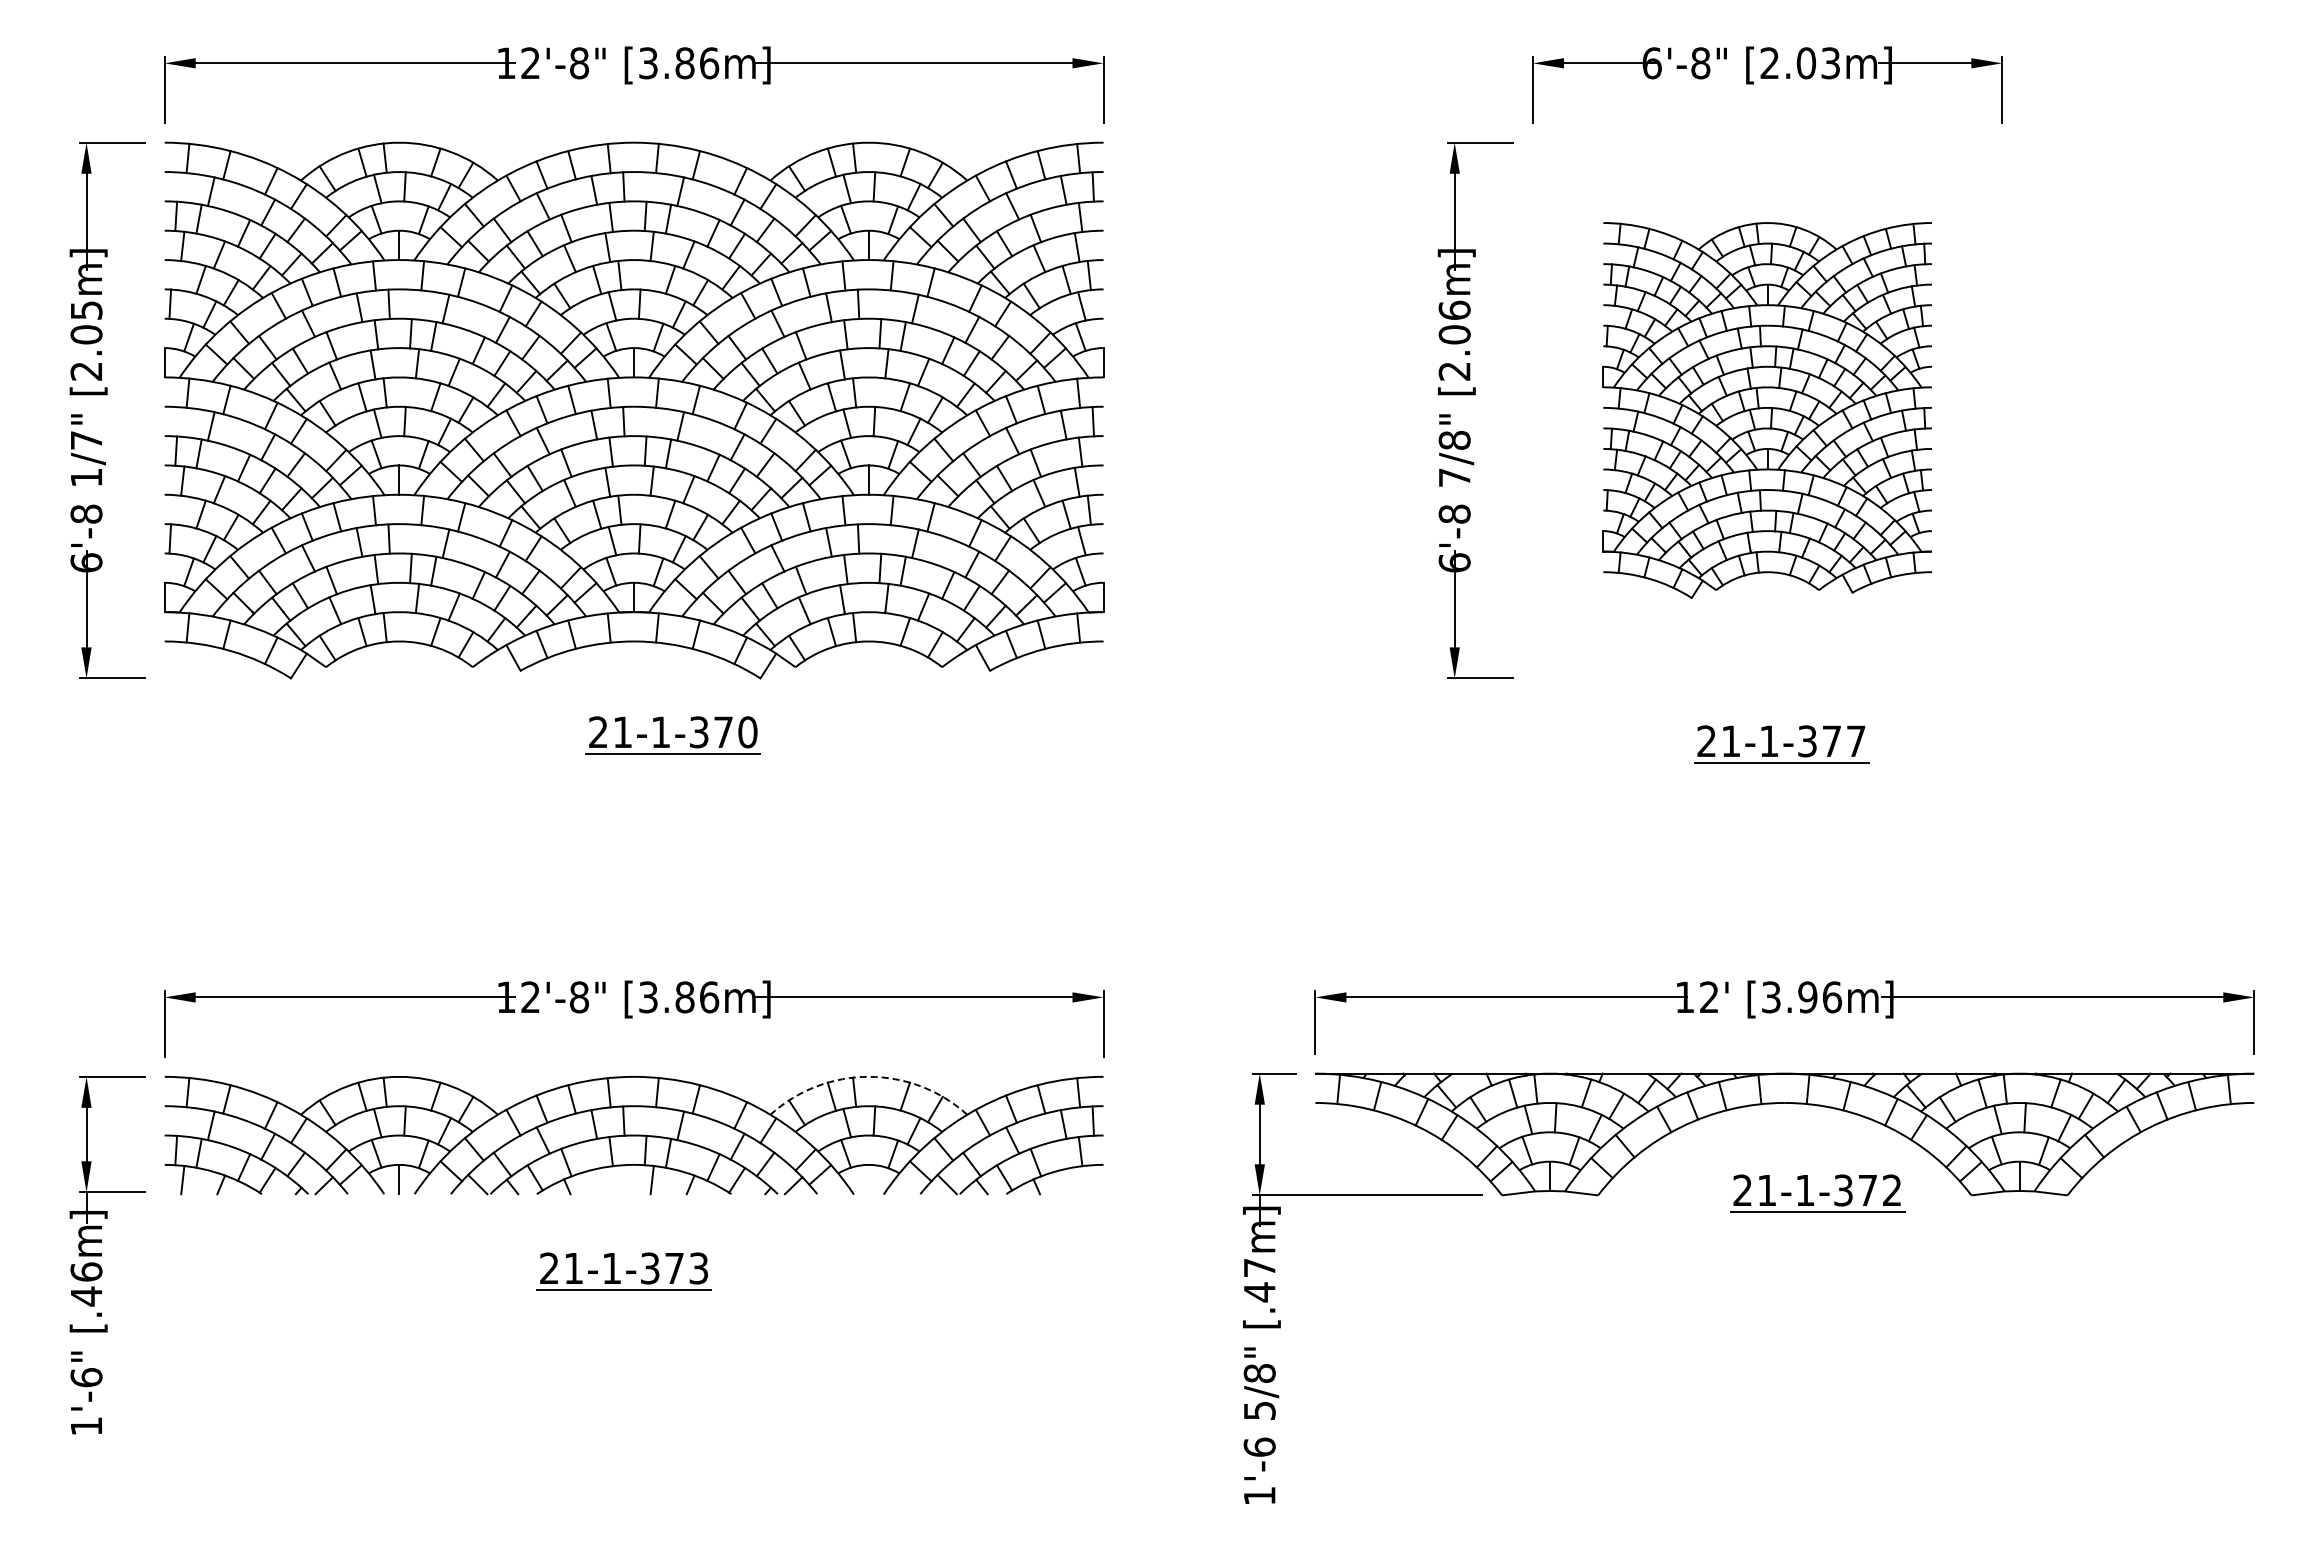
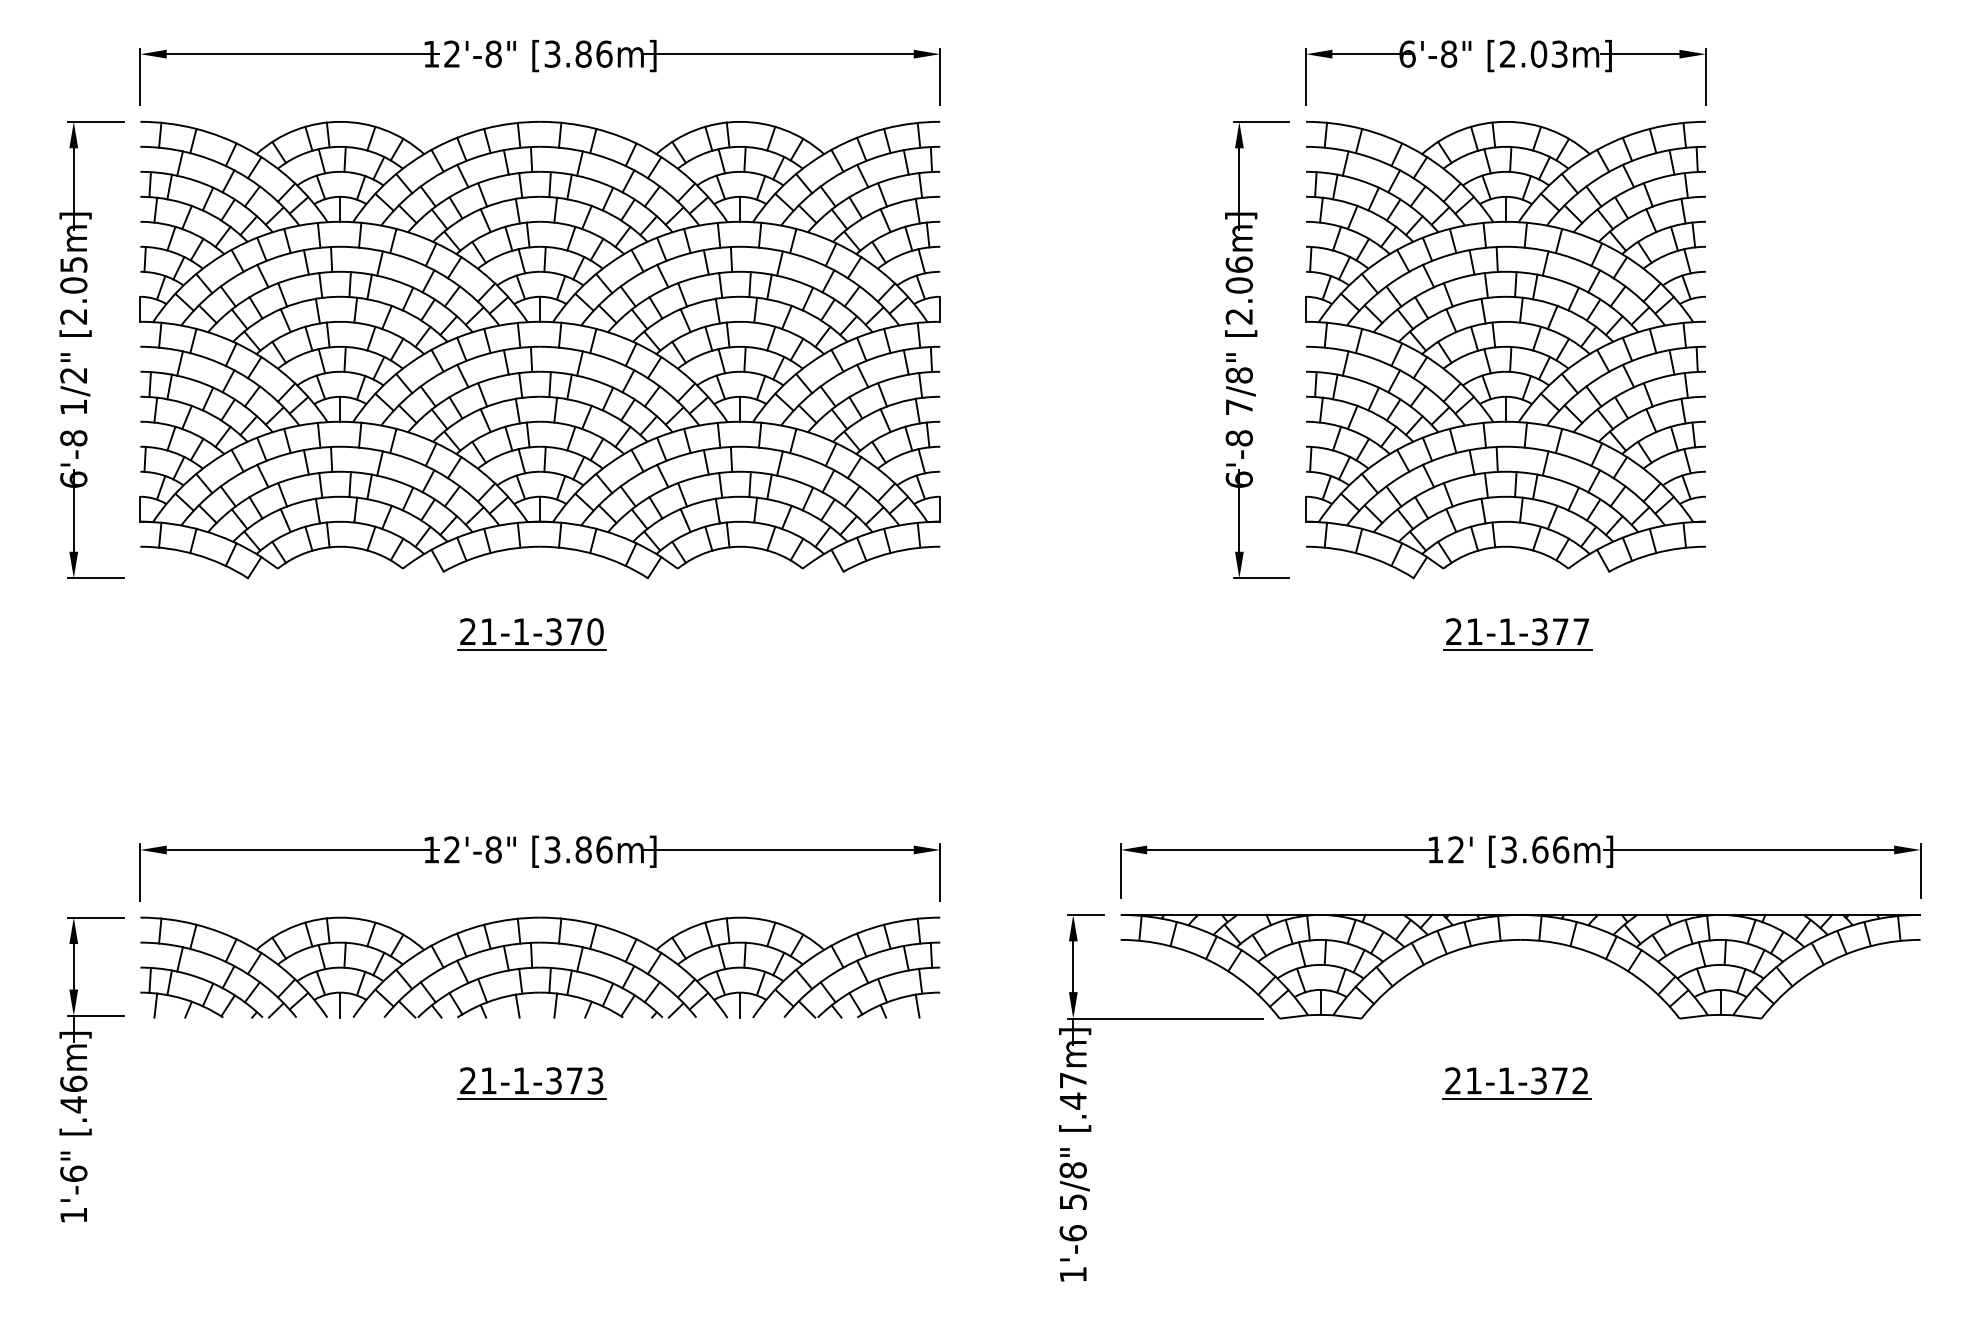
part: (1767, 410) -> (1505, 349), size x1.43
text: (85, 440) -> (72, 375), 1/7" -> 1/2"
part: (672, 735) -> (531, 634), moved
text: (1807, 997) -> (1539, 850), [3.96m] -> [3.66m]
arc: (868, 1076) -> (739, 917), dashed -> solid
line: (868, 1179) -> (739, 1005), added
line: (607, 1180) -> (517, 1005), added
line: (1076, 1180) -> (917, 1005), added
part: (1817, 1193) -> (1516, 1083), moved

